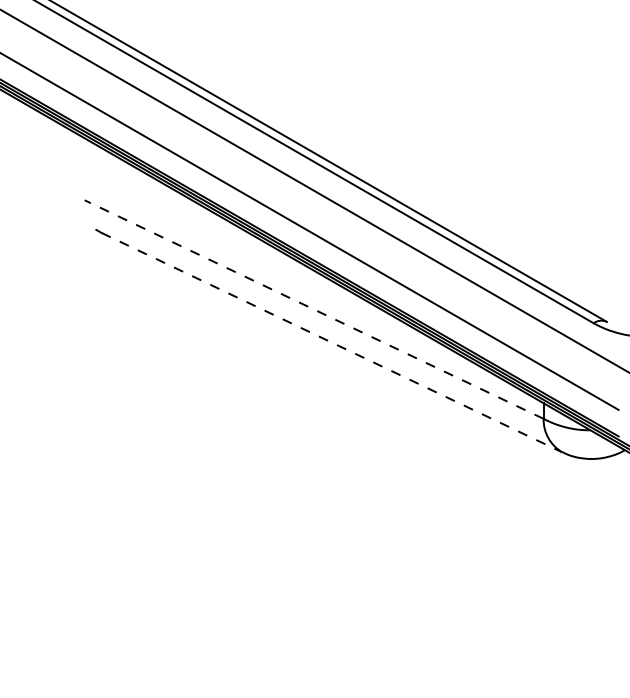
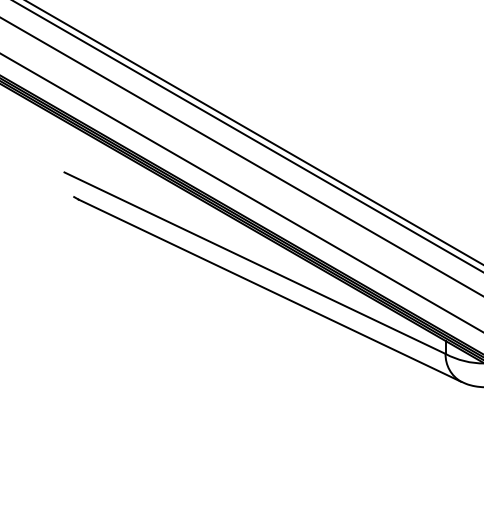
line: (313, 309) -> (254, 263), dashed -> solid
line: (332, 342) -> (270, 290), dashed -> solid

